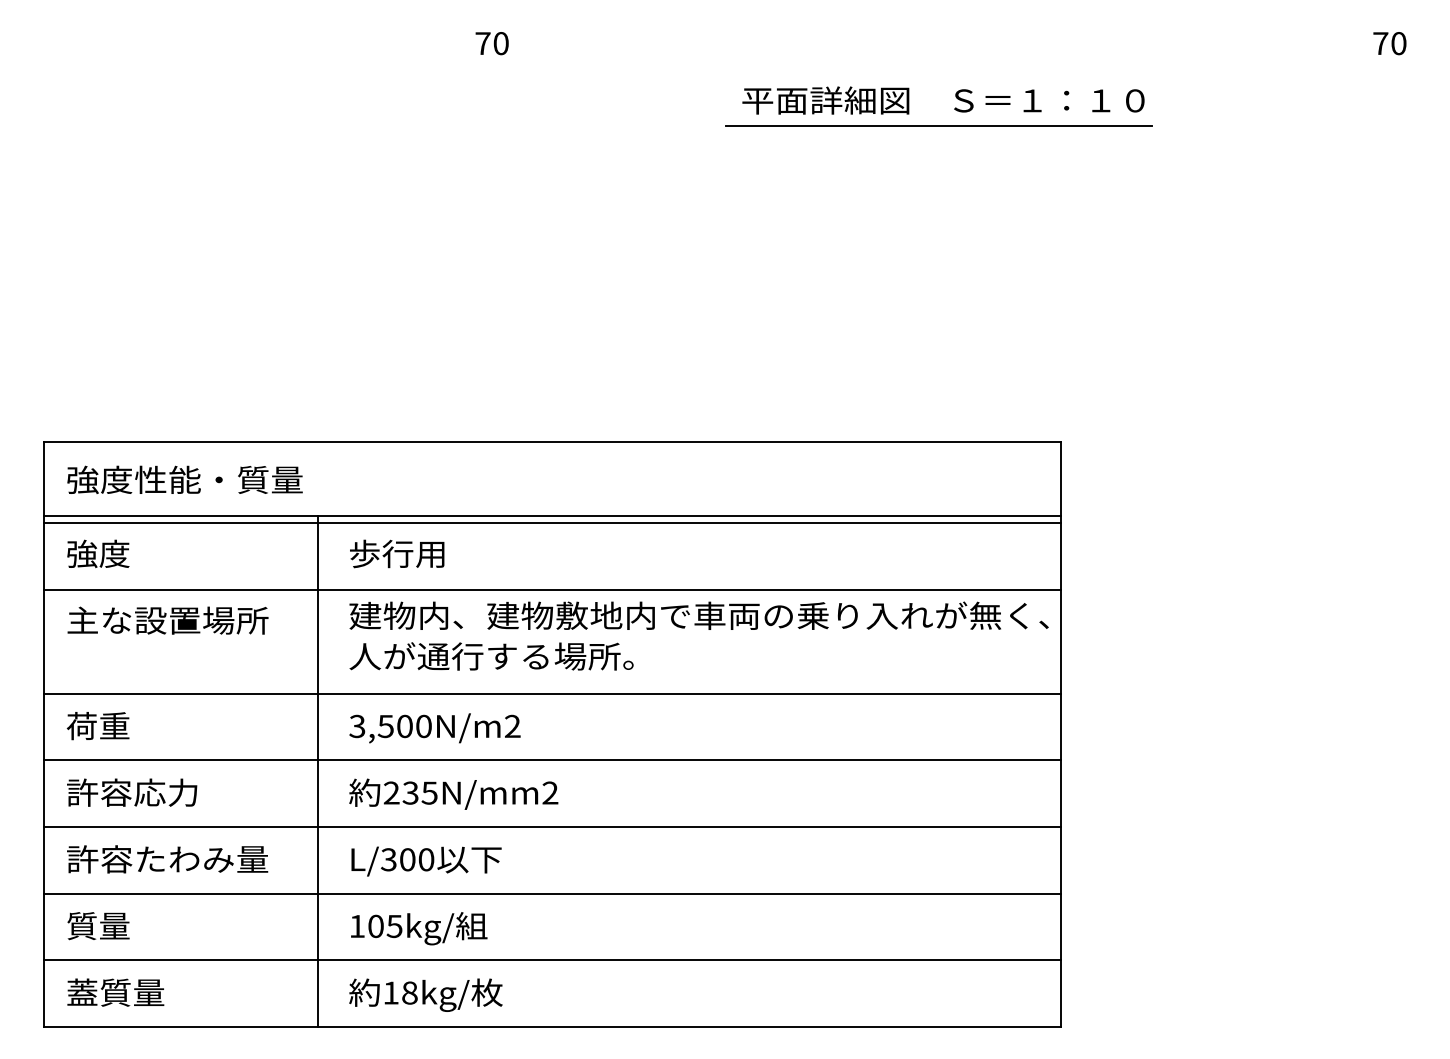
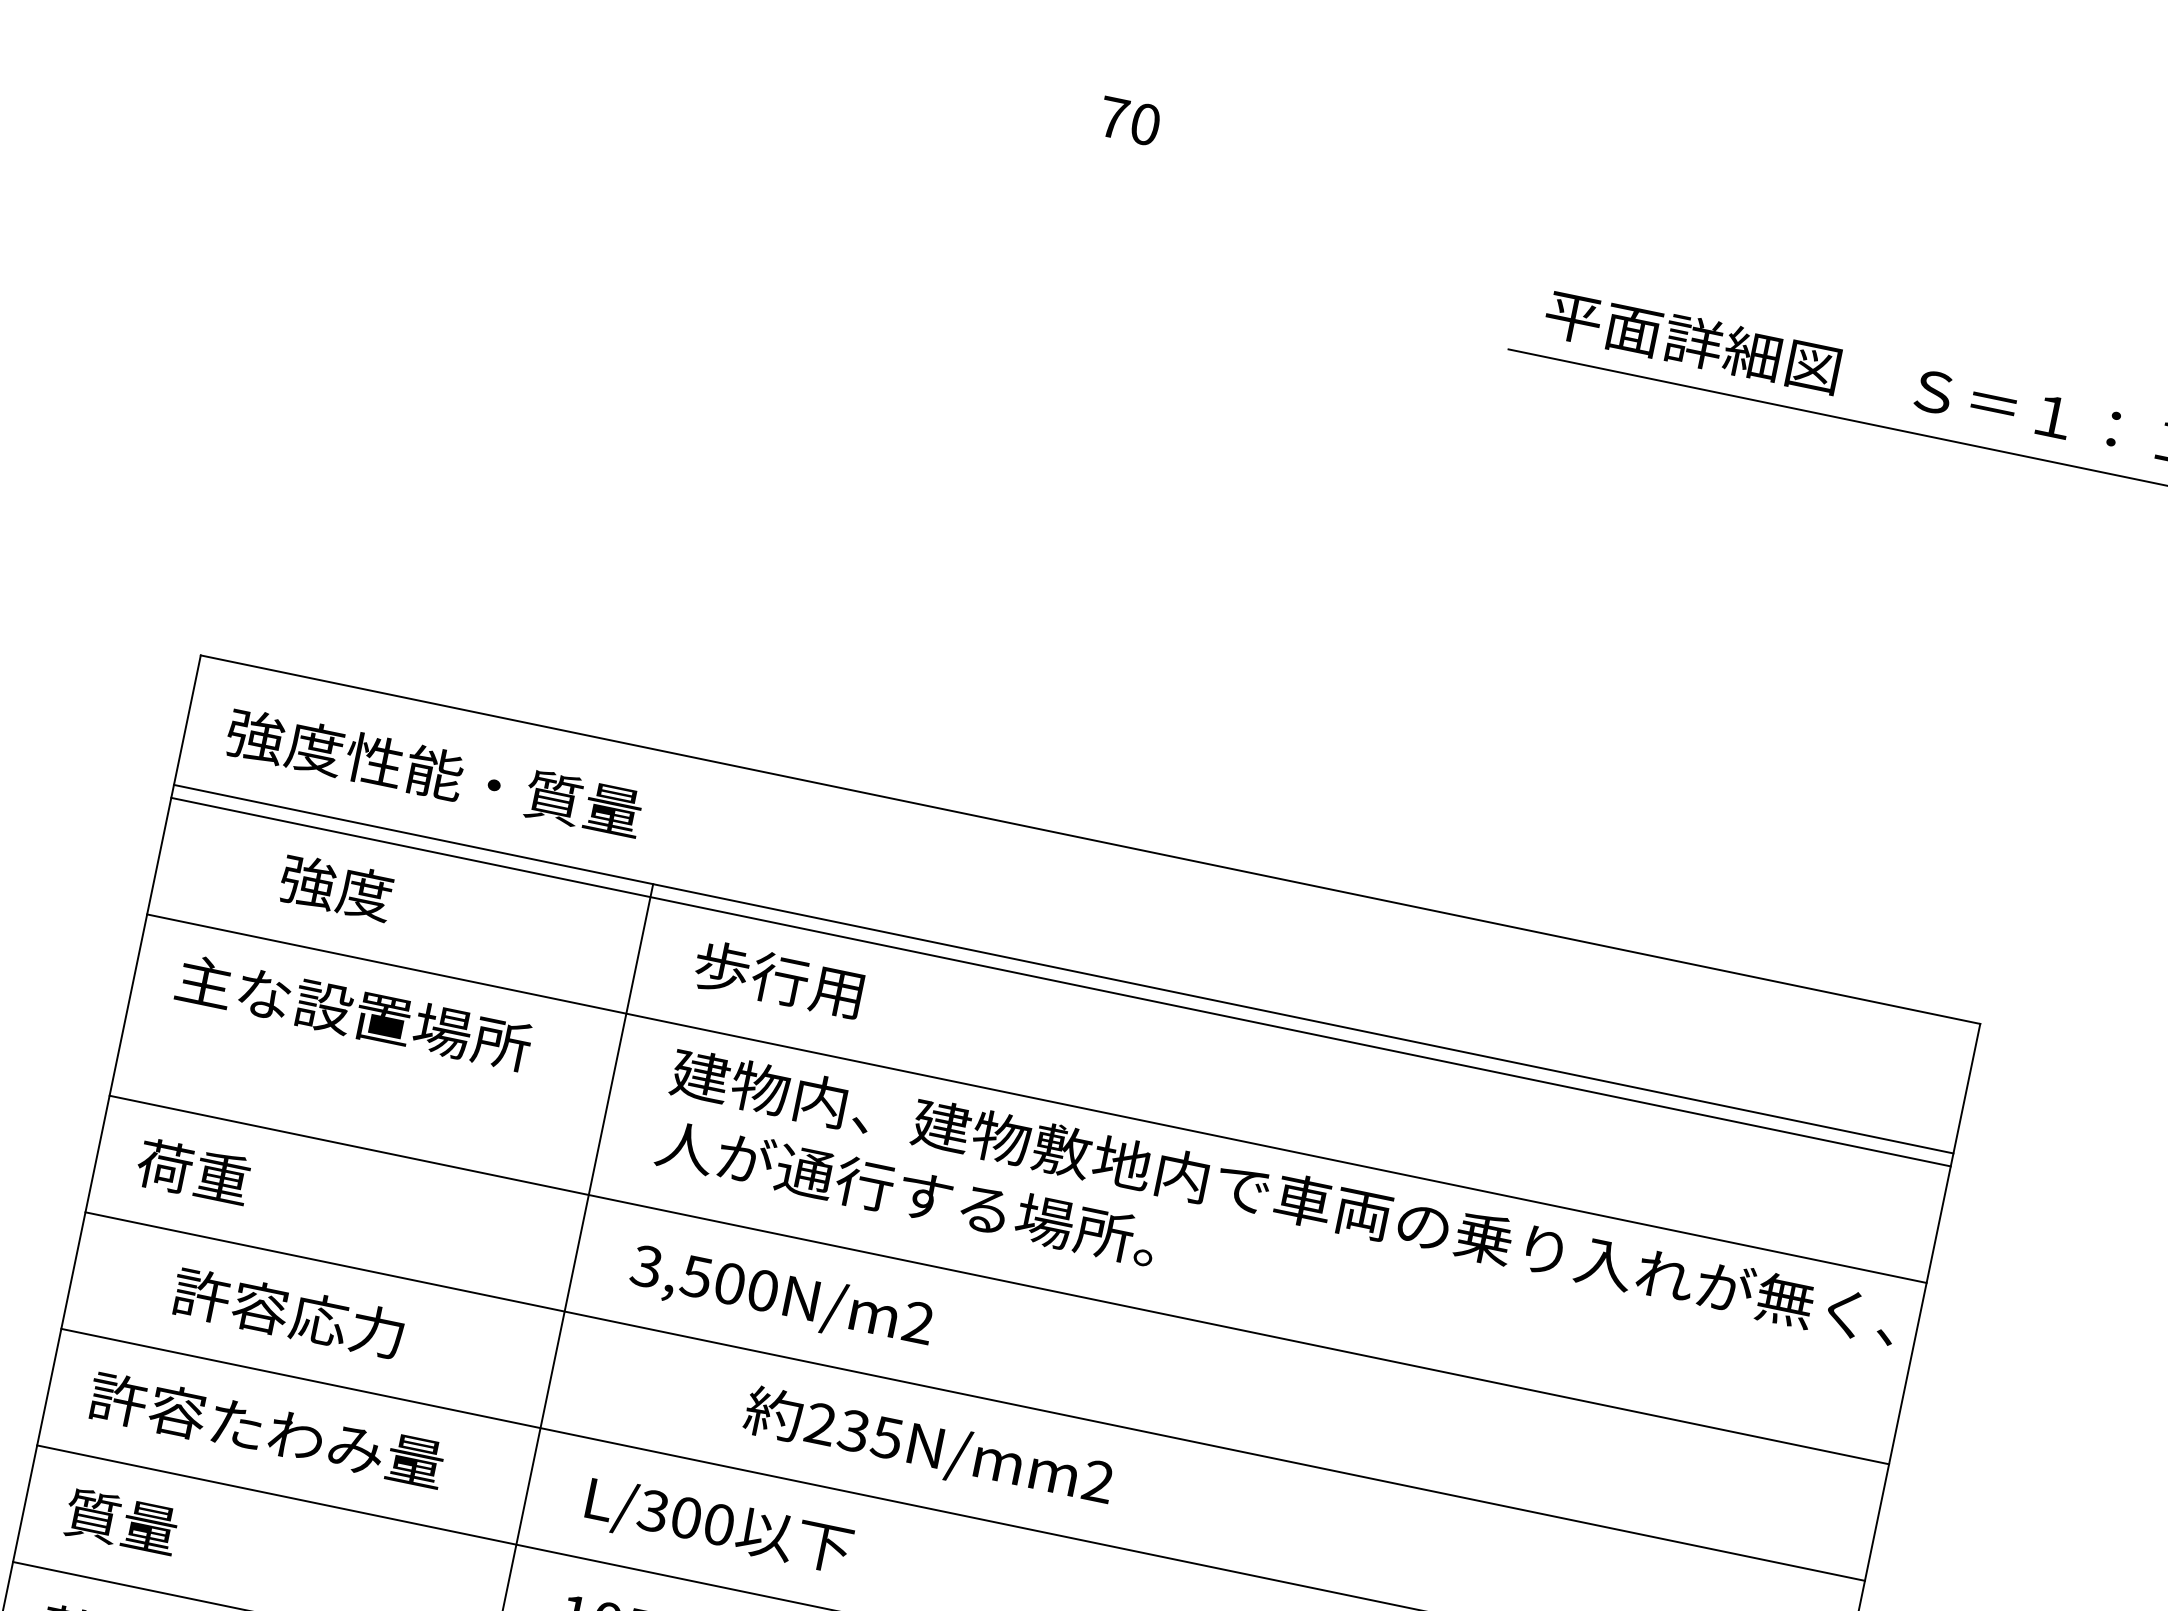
text: (98, 553) -> (337, 886), moved
text: (132, 792) -> (288, 1312), moved
text: (453, 793) -> (928, 1447), moved

